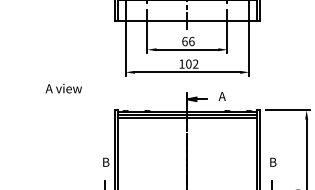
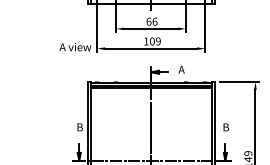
text: (195, 64) -> (158, 41), 102 -> 109
text: (63, 88) -> (75, 47), moved

